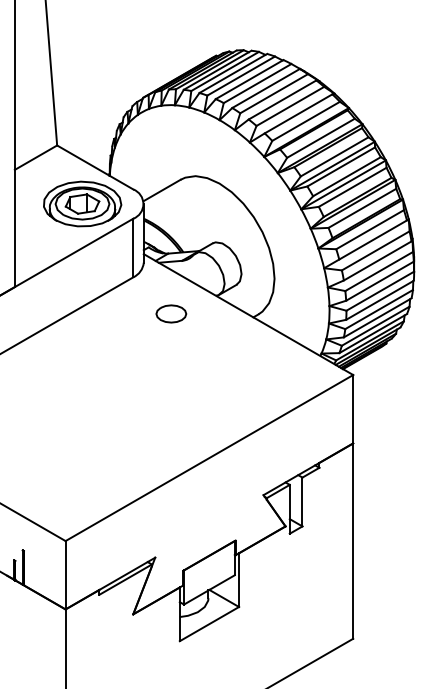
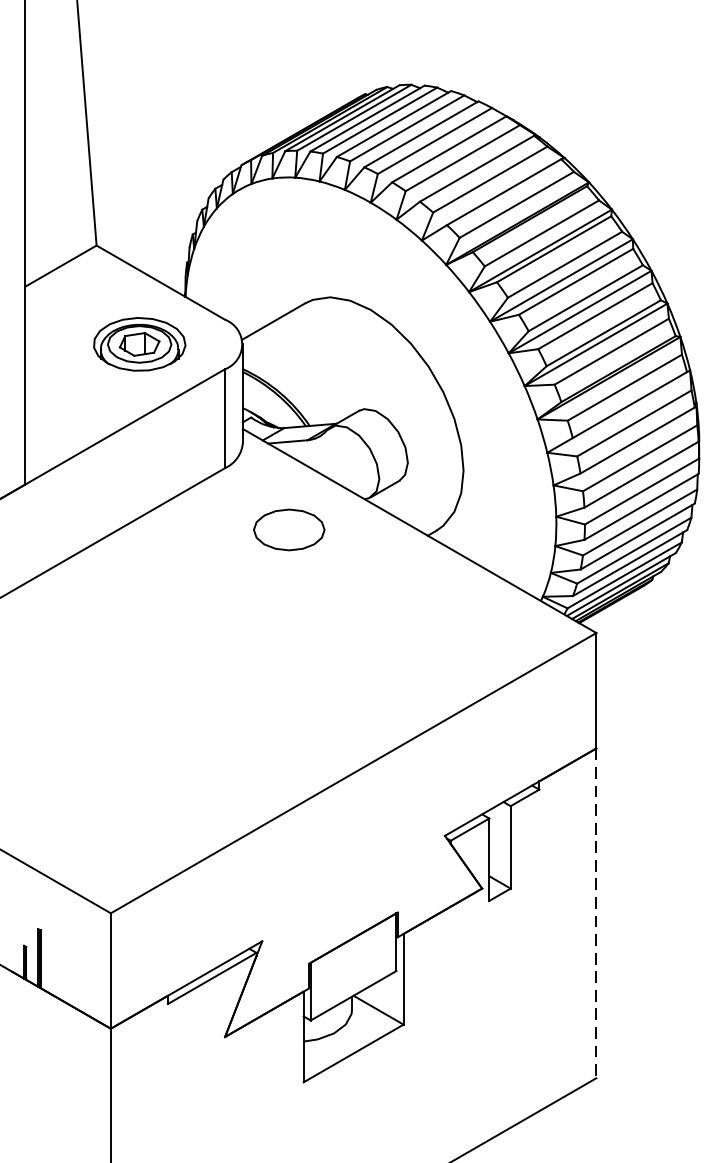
part: (82, 203) -> (139, 343), size x0.7
part: (171, 313) -> (289, 529), size x1.4
line: (353, 541) -> (596, 914), solid -> dashed

